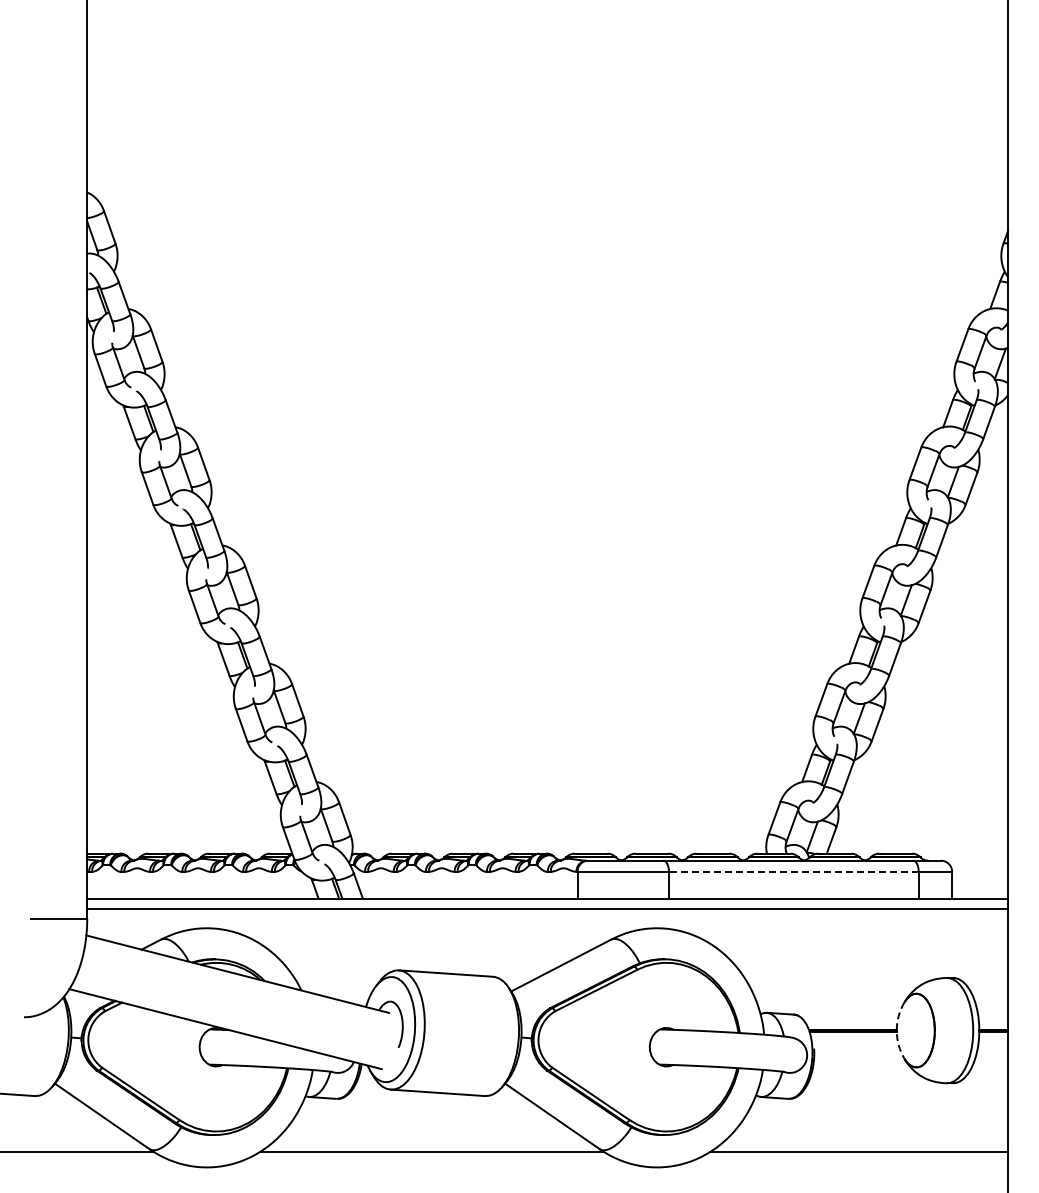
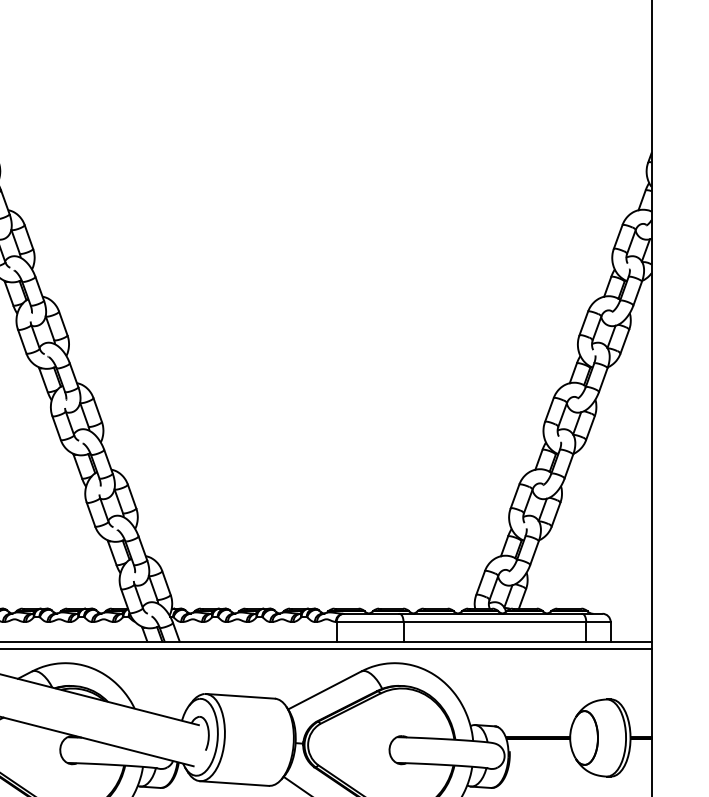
line: (793, 871) -> (494, 621), dashed -> solid
arc: (896, 1030) -> (569, 737), dashed -> solid

